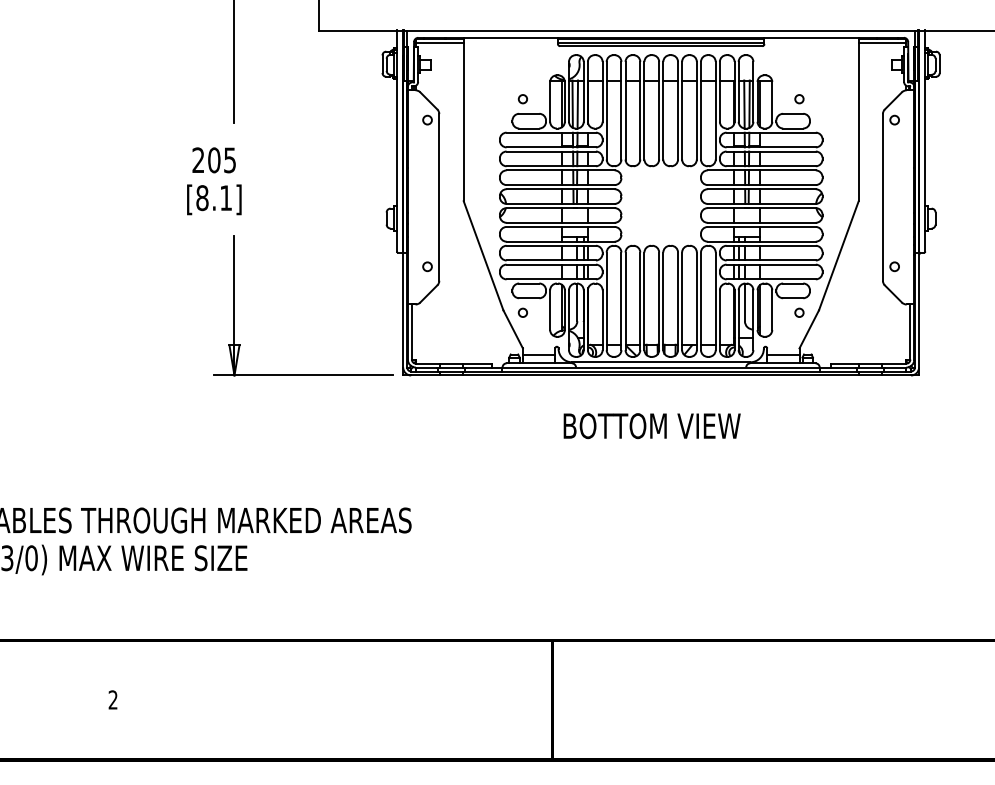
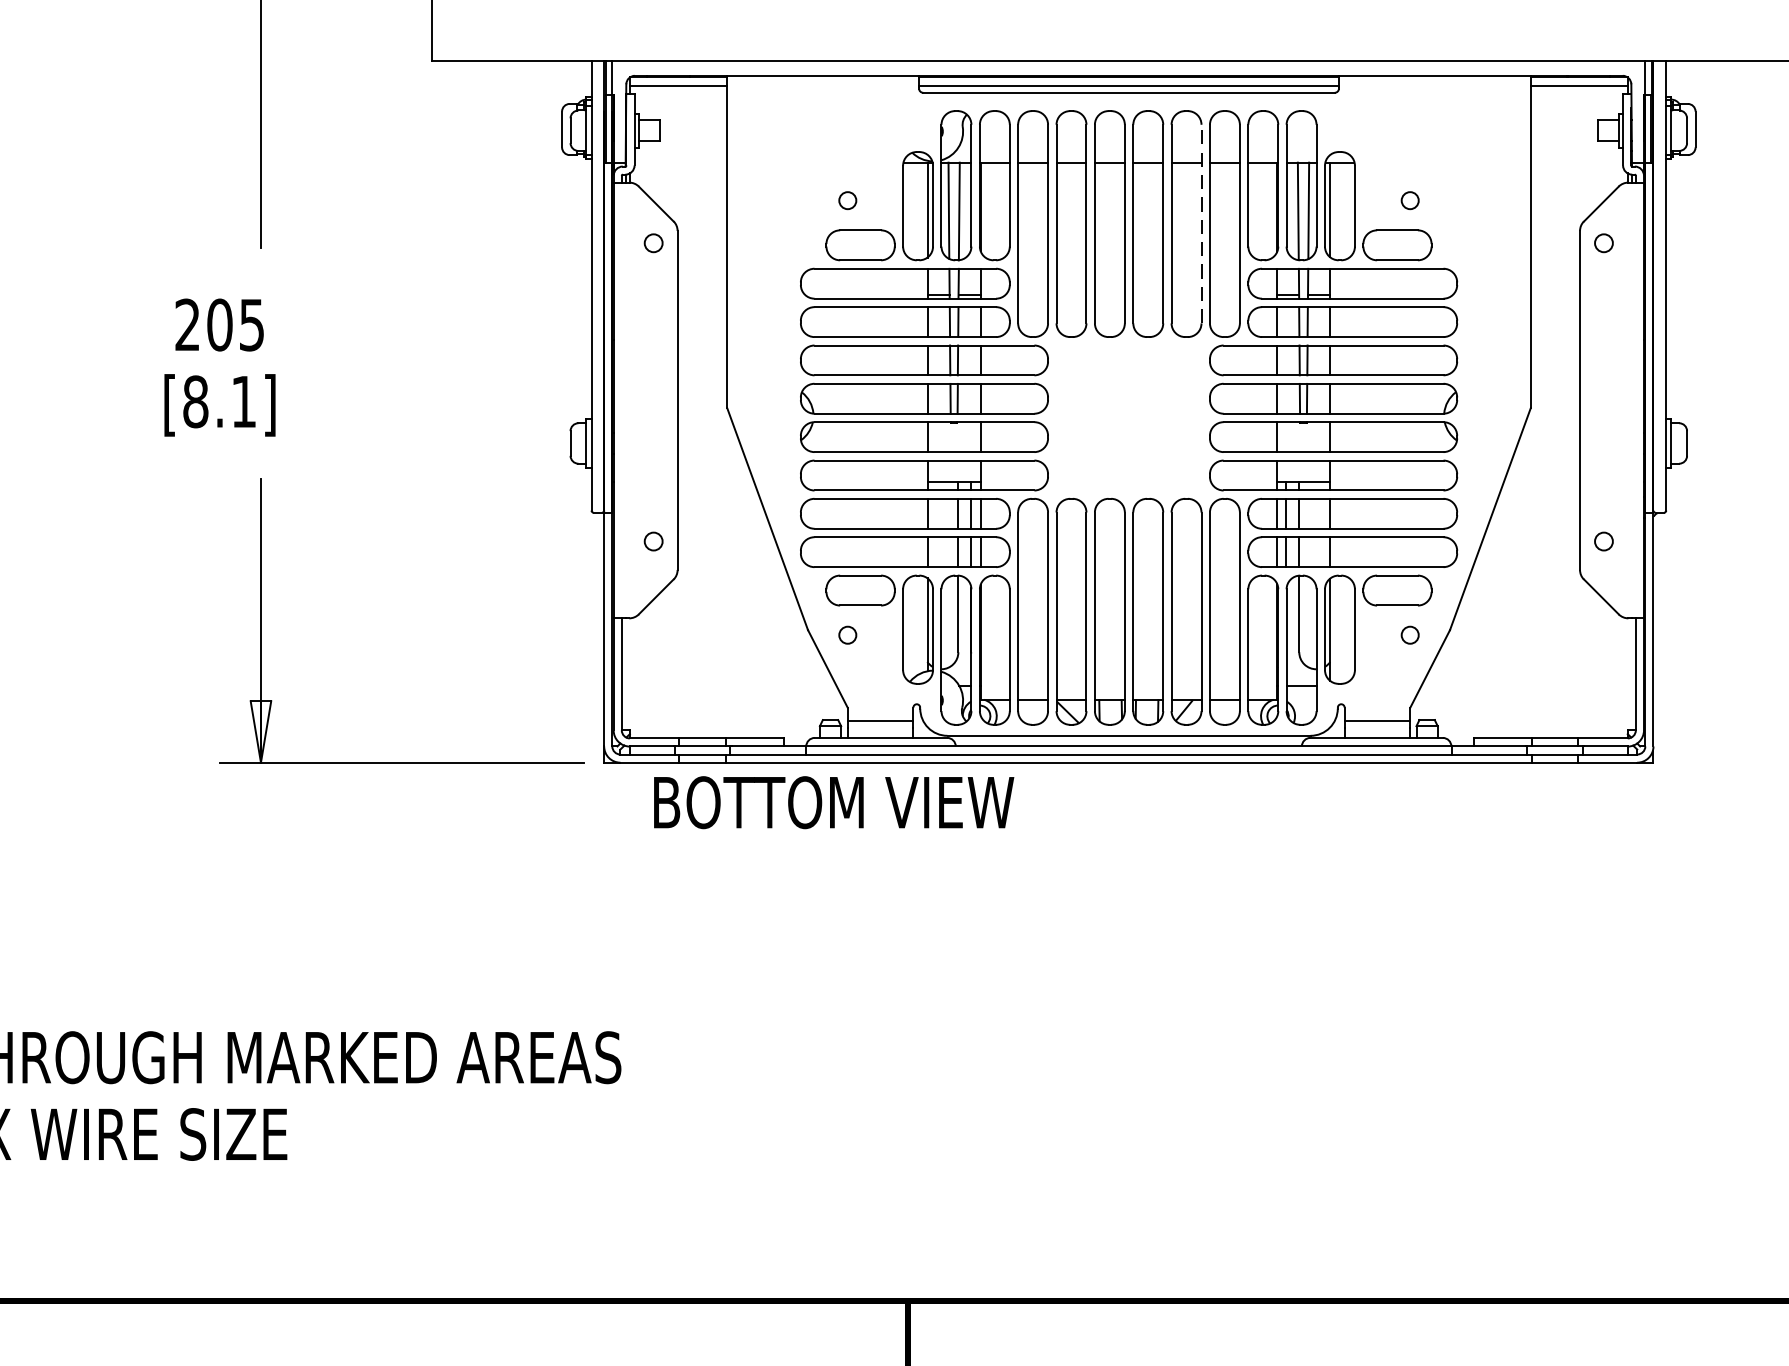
line: (696, 110) -> (1200, 223), solid -> dashed
text: (651, 426) -> (832, 803), moved

